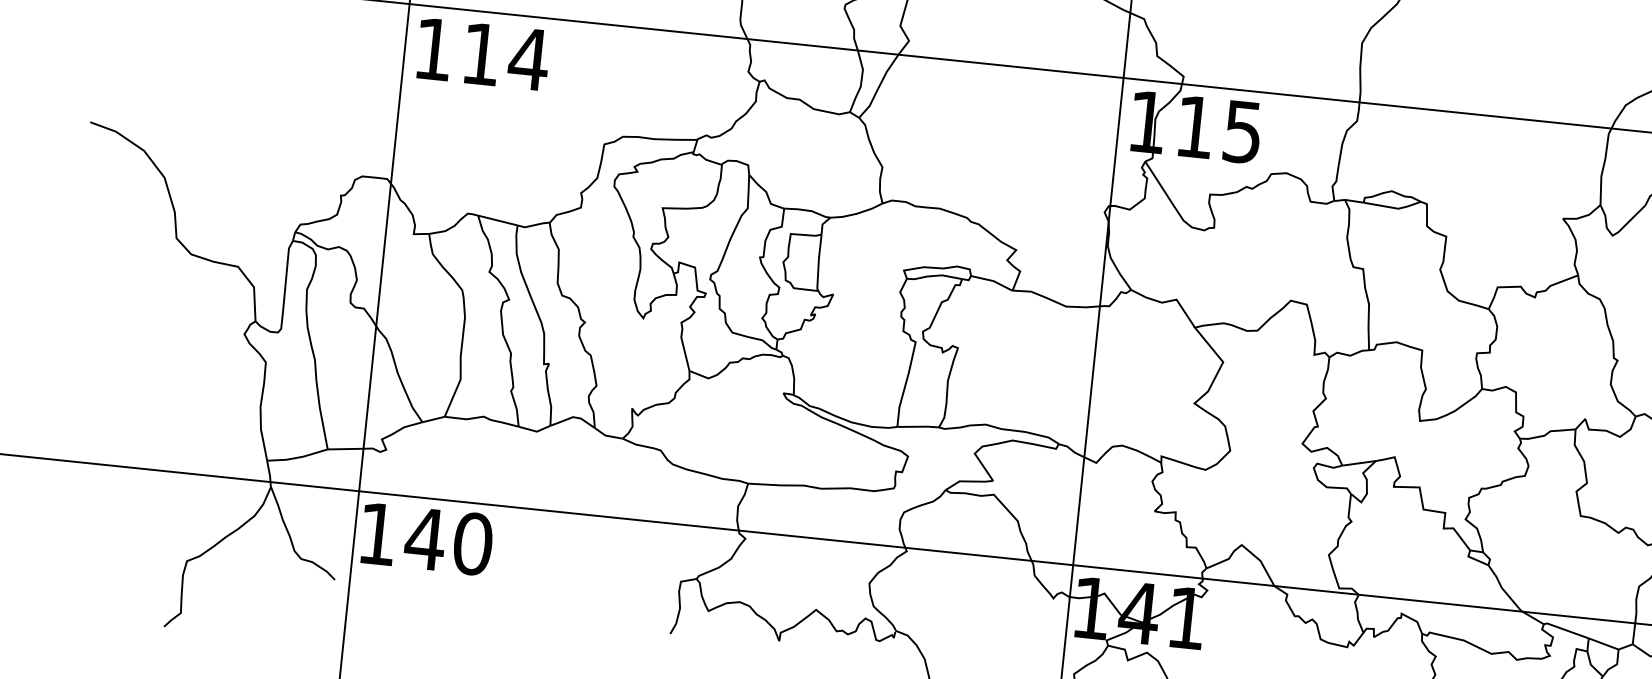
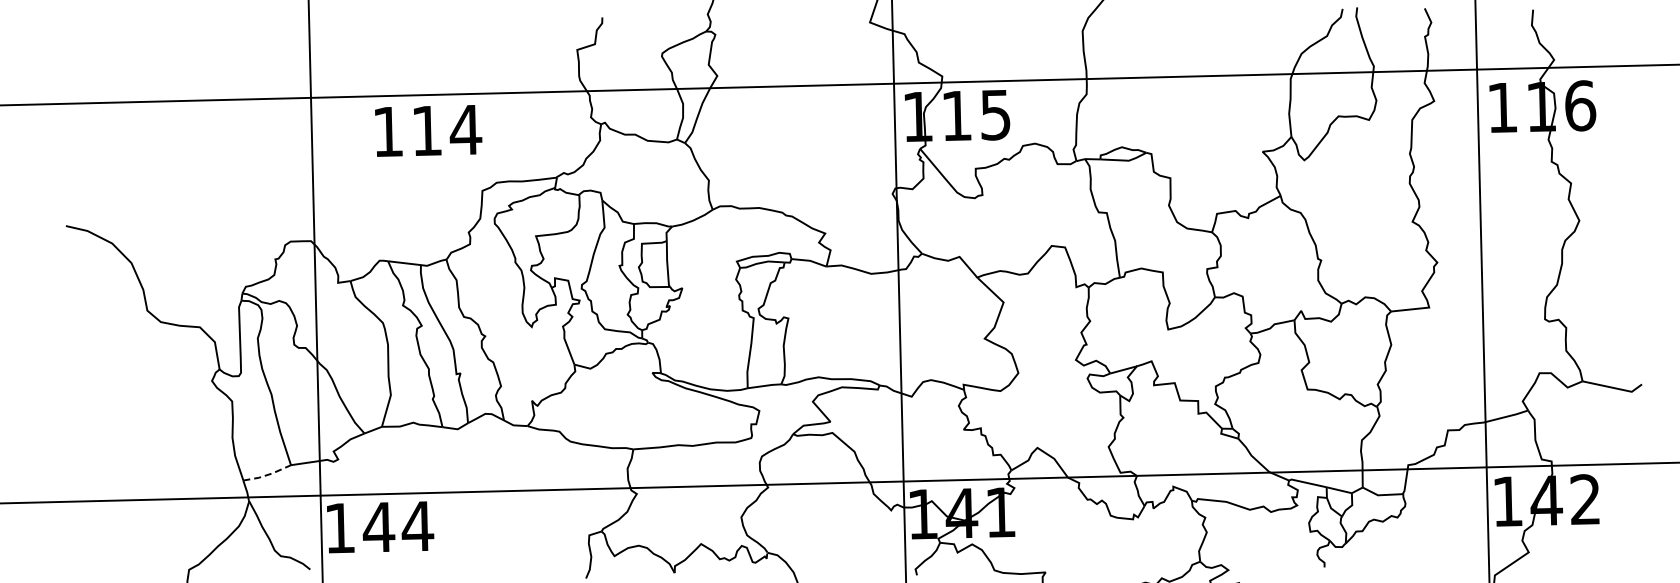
text: (483, 53) -> (428, 130), moved
line: (297, 457) -> (267, 474), solid -> dashed
text: (472, 544) -> (417, 526), 140 -> 144

